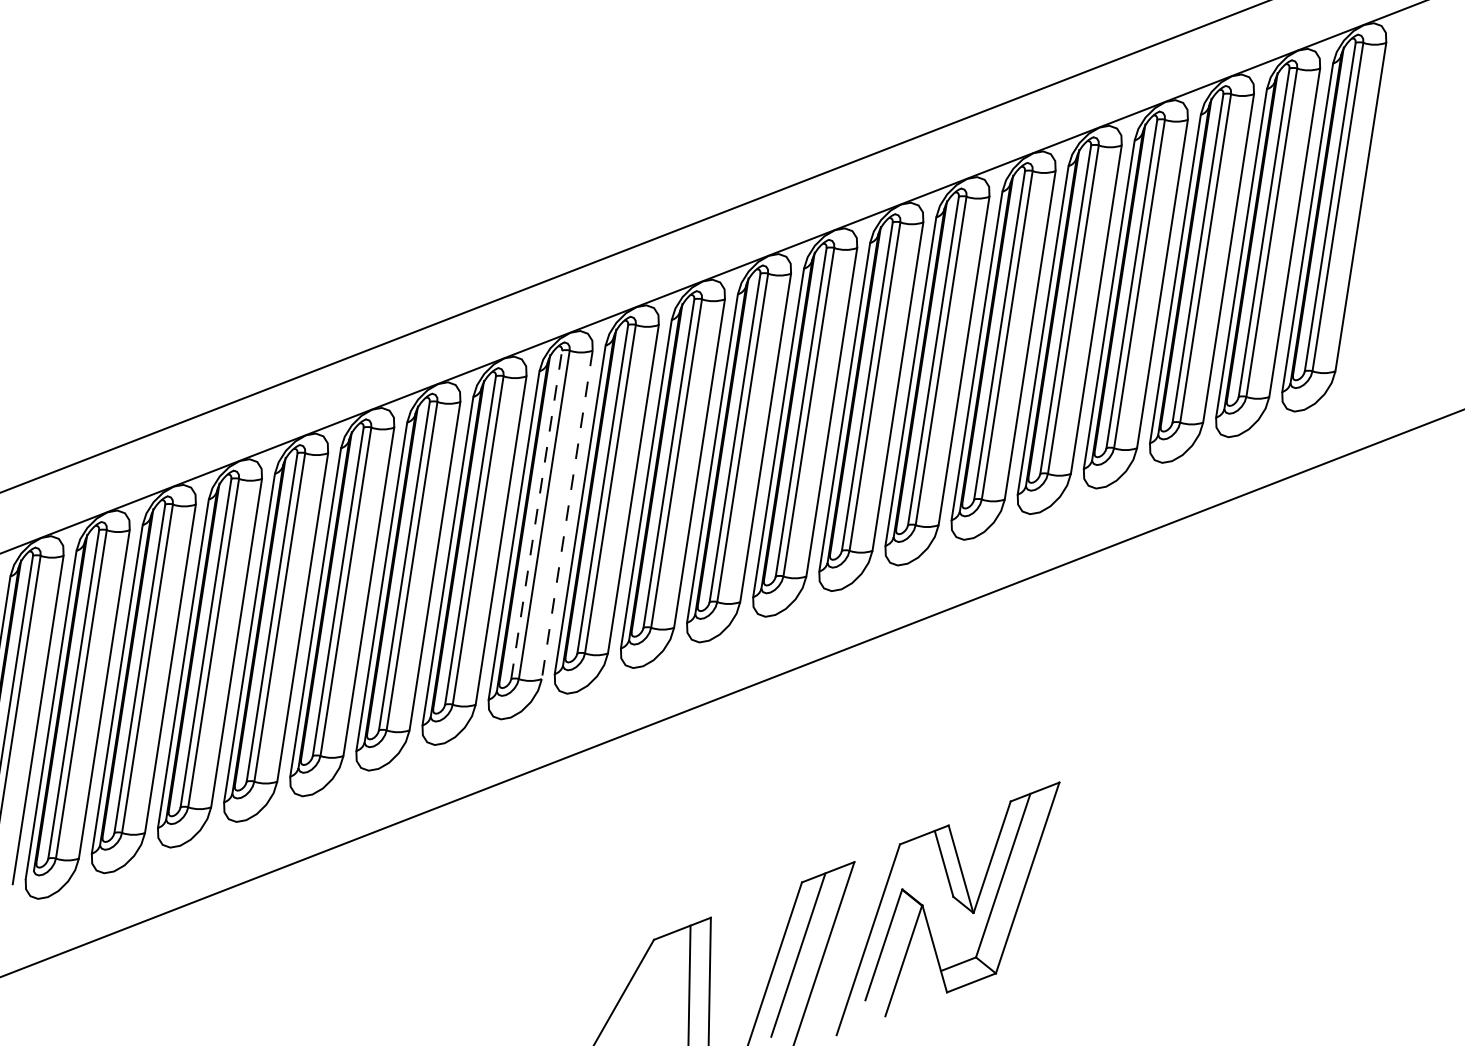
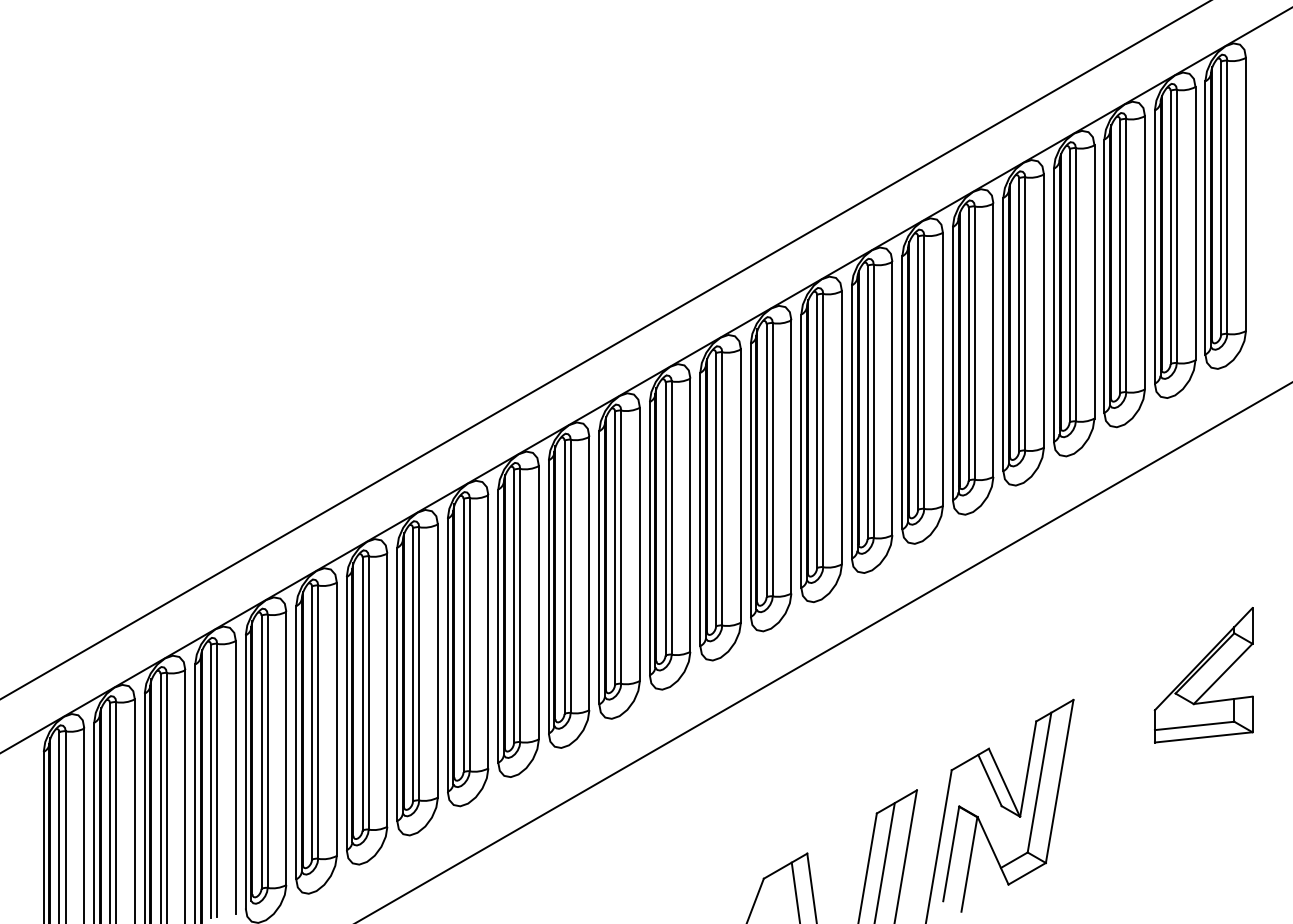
line: (566, 514) -> (639, 544), dashed -> solid
line: (537, 515) -> (615, 548), dashed -> solid
part: (1220, 777) -> (1203, 675), added

